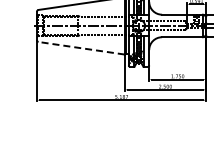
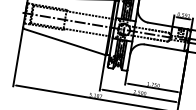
line: (81, 48) -> (64, 42), dashed -> solid

